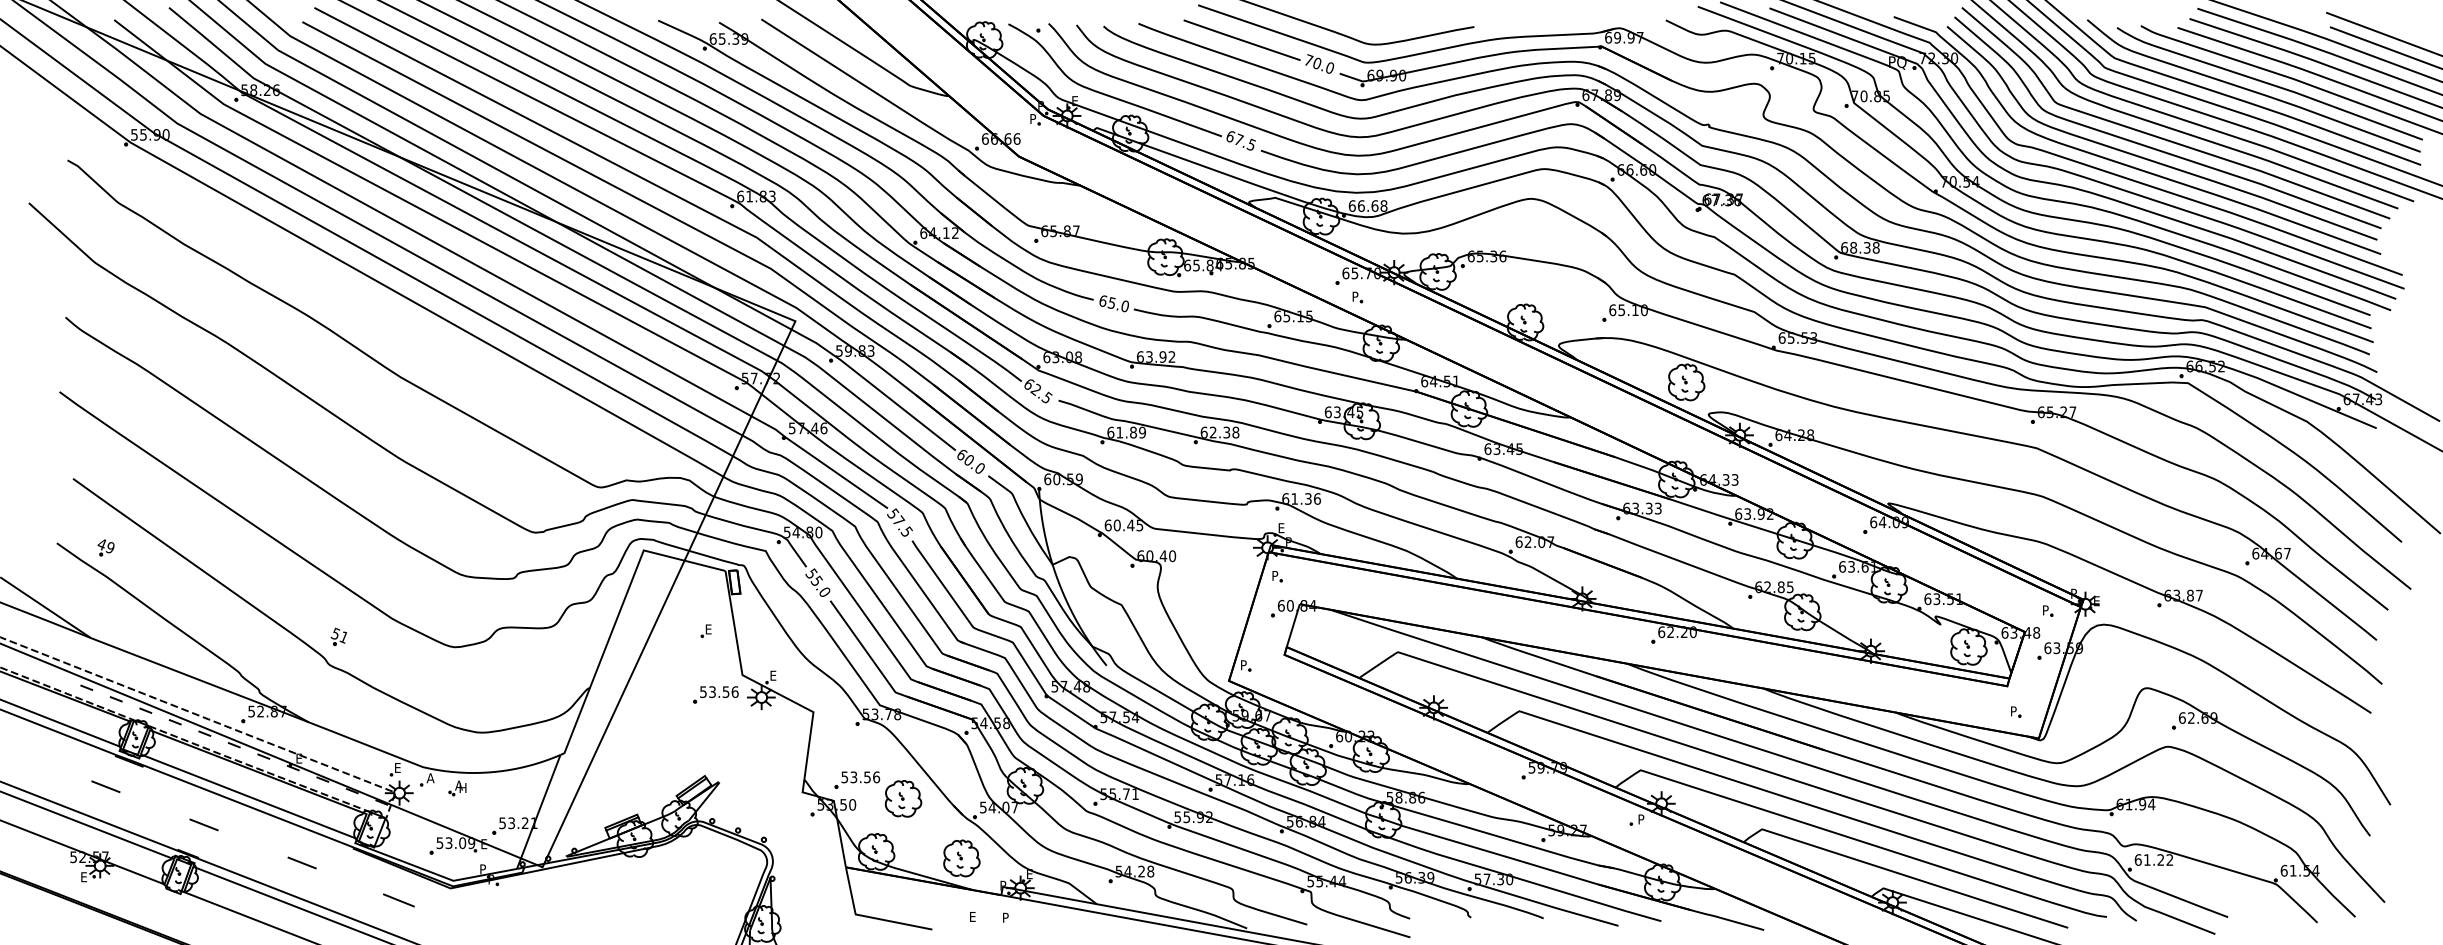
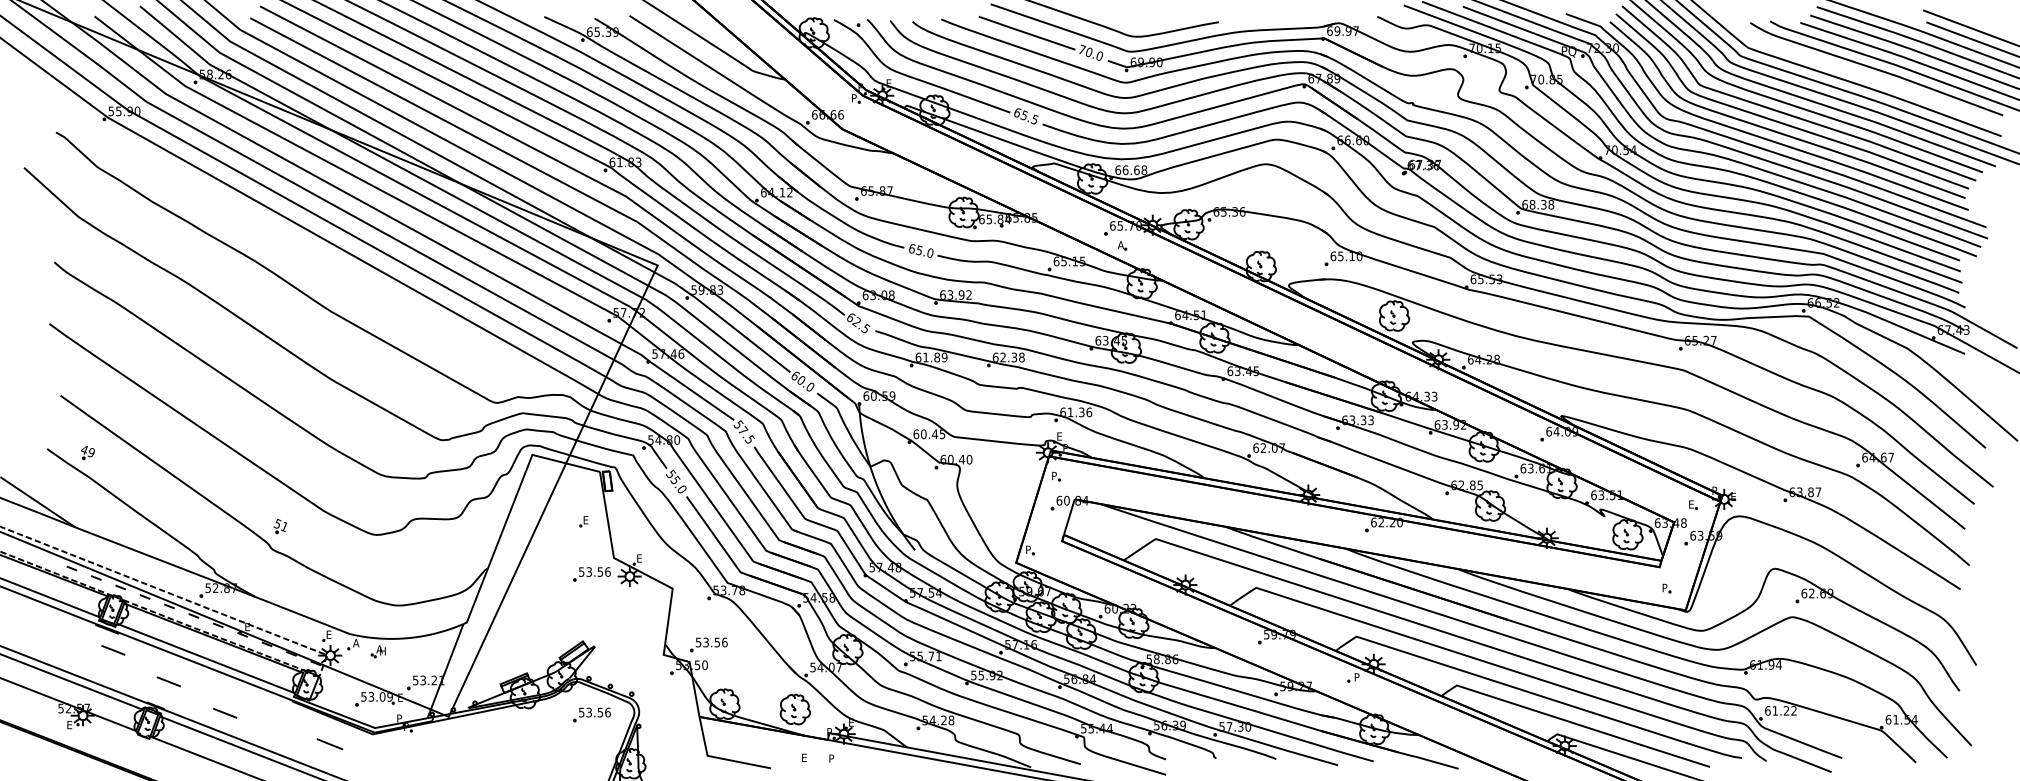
curve: (2251, 89) -> (1861, 73), removed
text: (1238, 139) -> (1024, 115), 67.5 -> 65.5
text: (1355, 296) -> (1120, 245), P -> A
text: (2046, 610) -> (1692, 504), P -> E
line: (105, 786) -> (113, 650), moved
part: (903, 798) -> (747, 660), removed
line: (301, 862) -> (224, 712), moved
part: (715, 864) -> (591, 714), added

